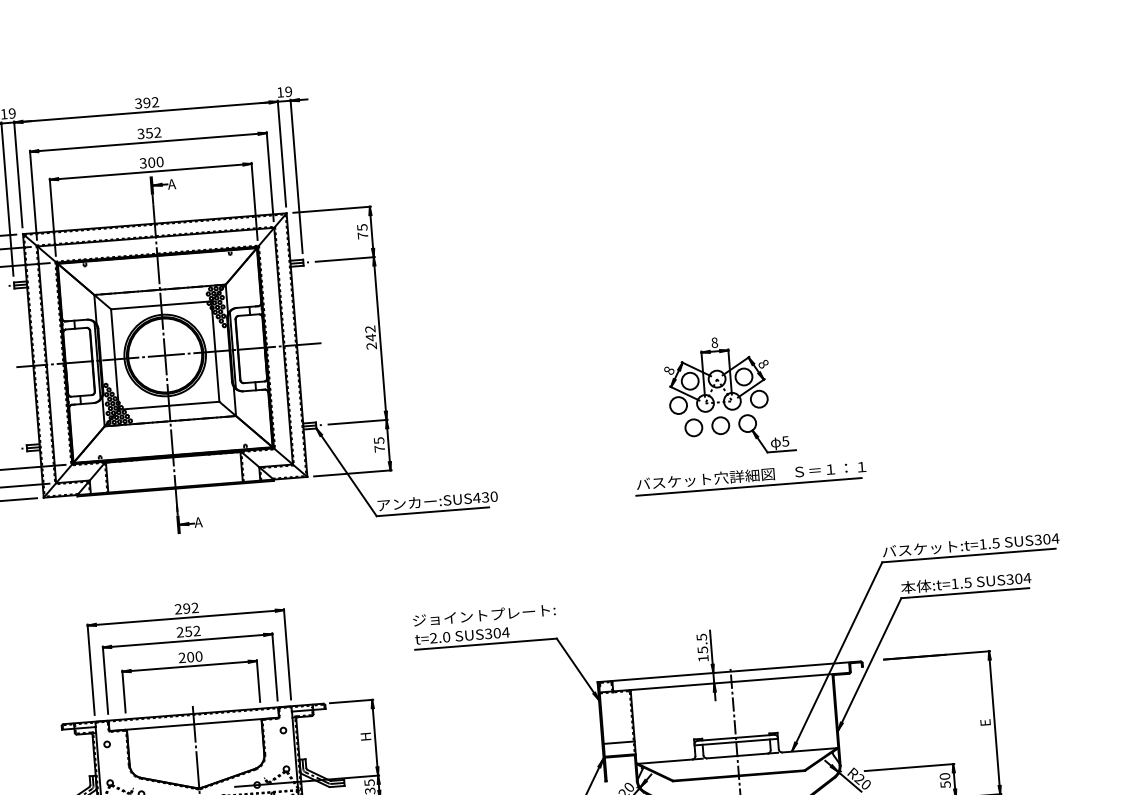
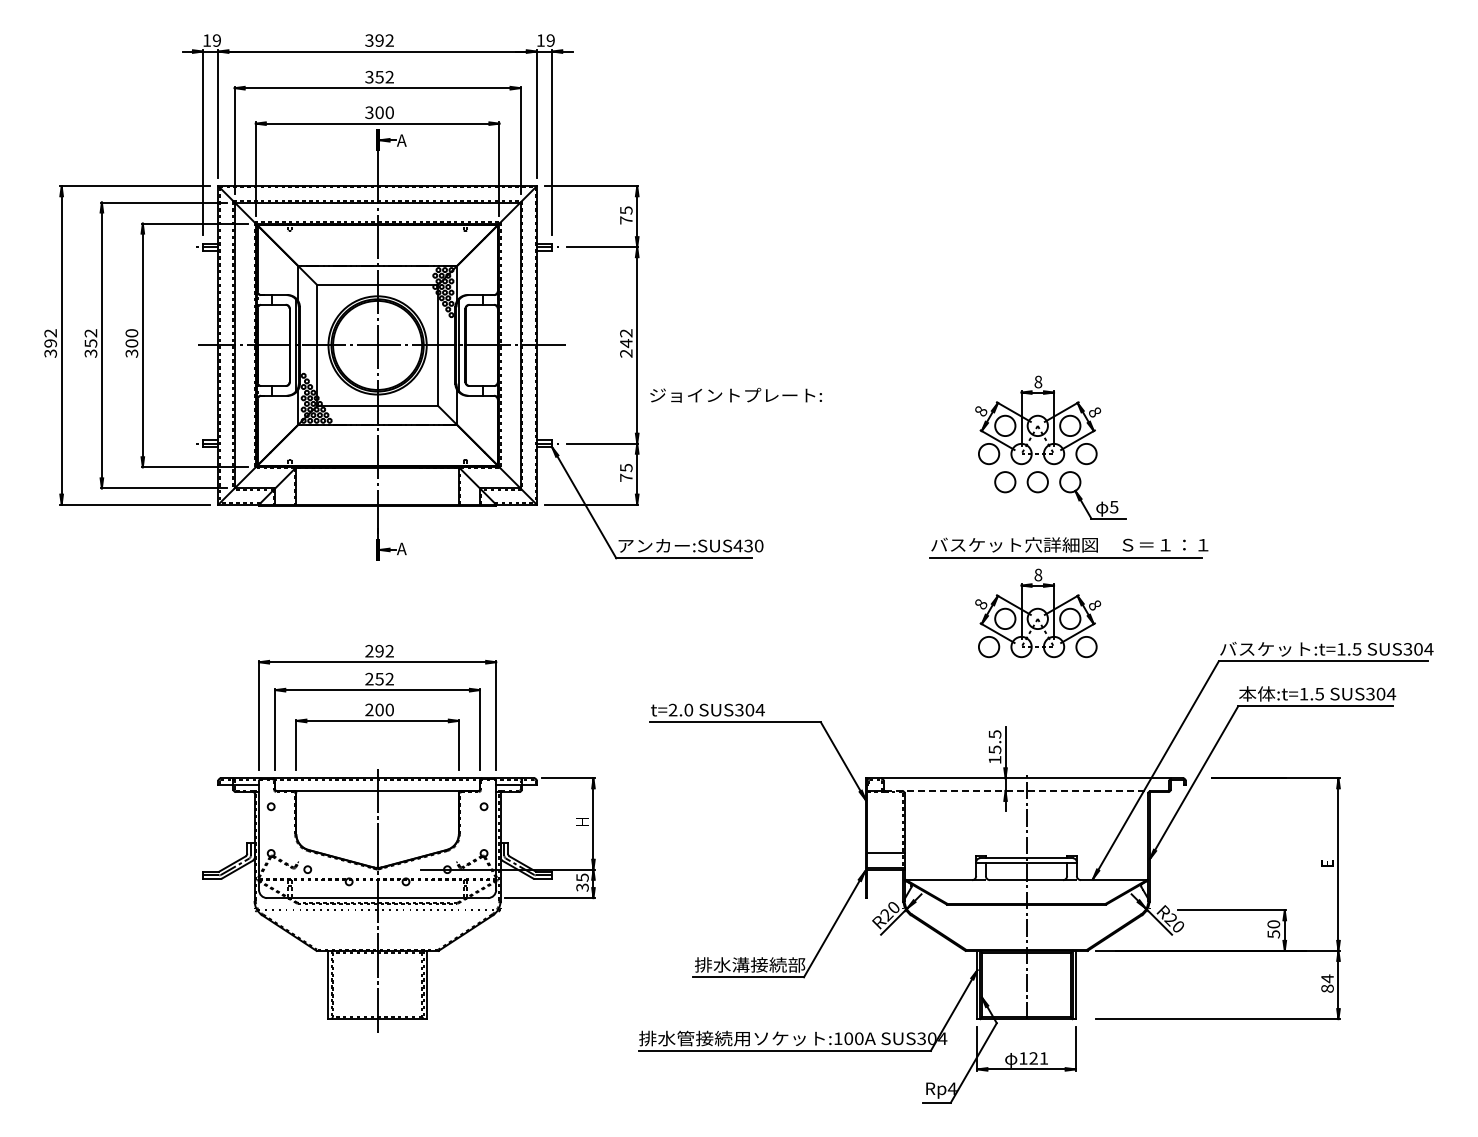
part: (729, 534) -> (1038, 613), added
text: (483, 614) -> (735, 394), moved
line: (724, 682) -> (1017, 790), solid -> dashed

